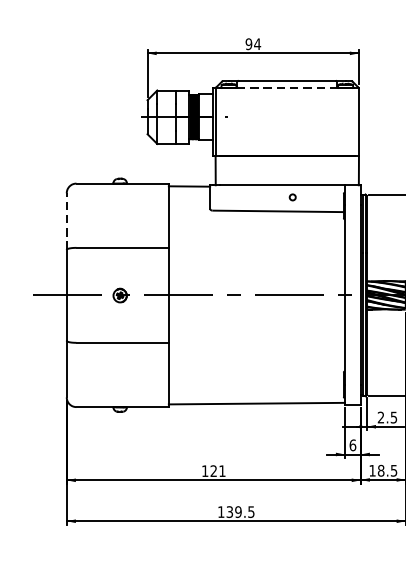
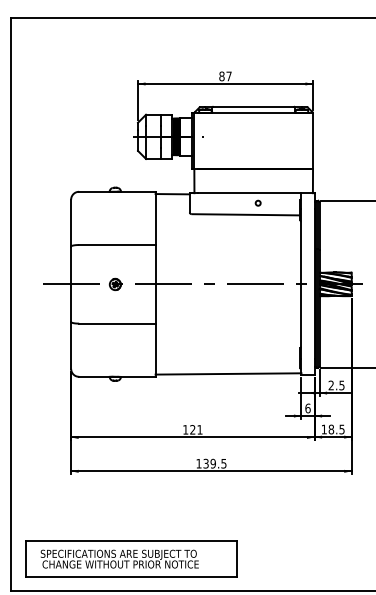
text: (253, 44) -> (225, 76), 94 -> 87
line: (287, 87) -> (253, 112), dashed -> solid
line: (67, 220) -> (71, 222), dashed -> solid

